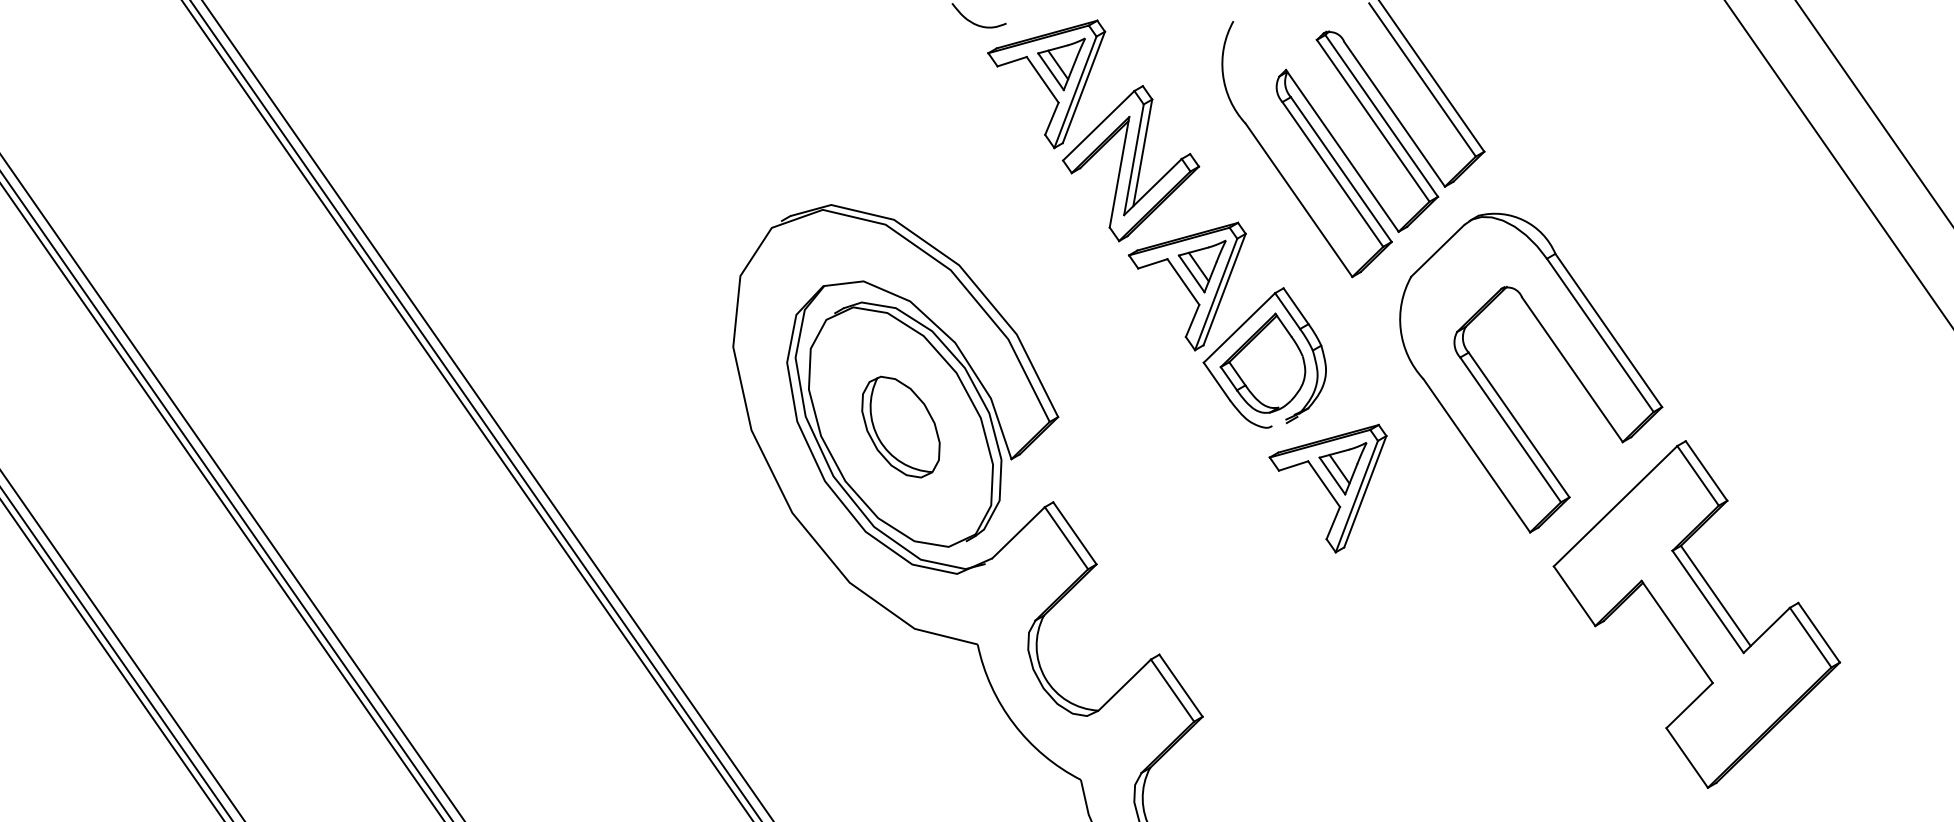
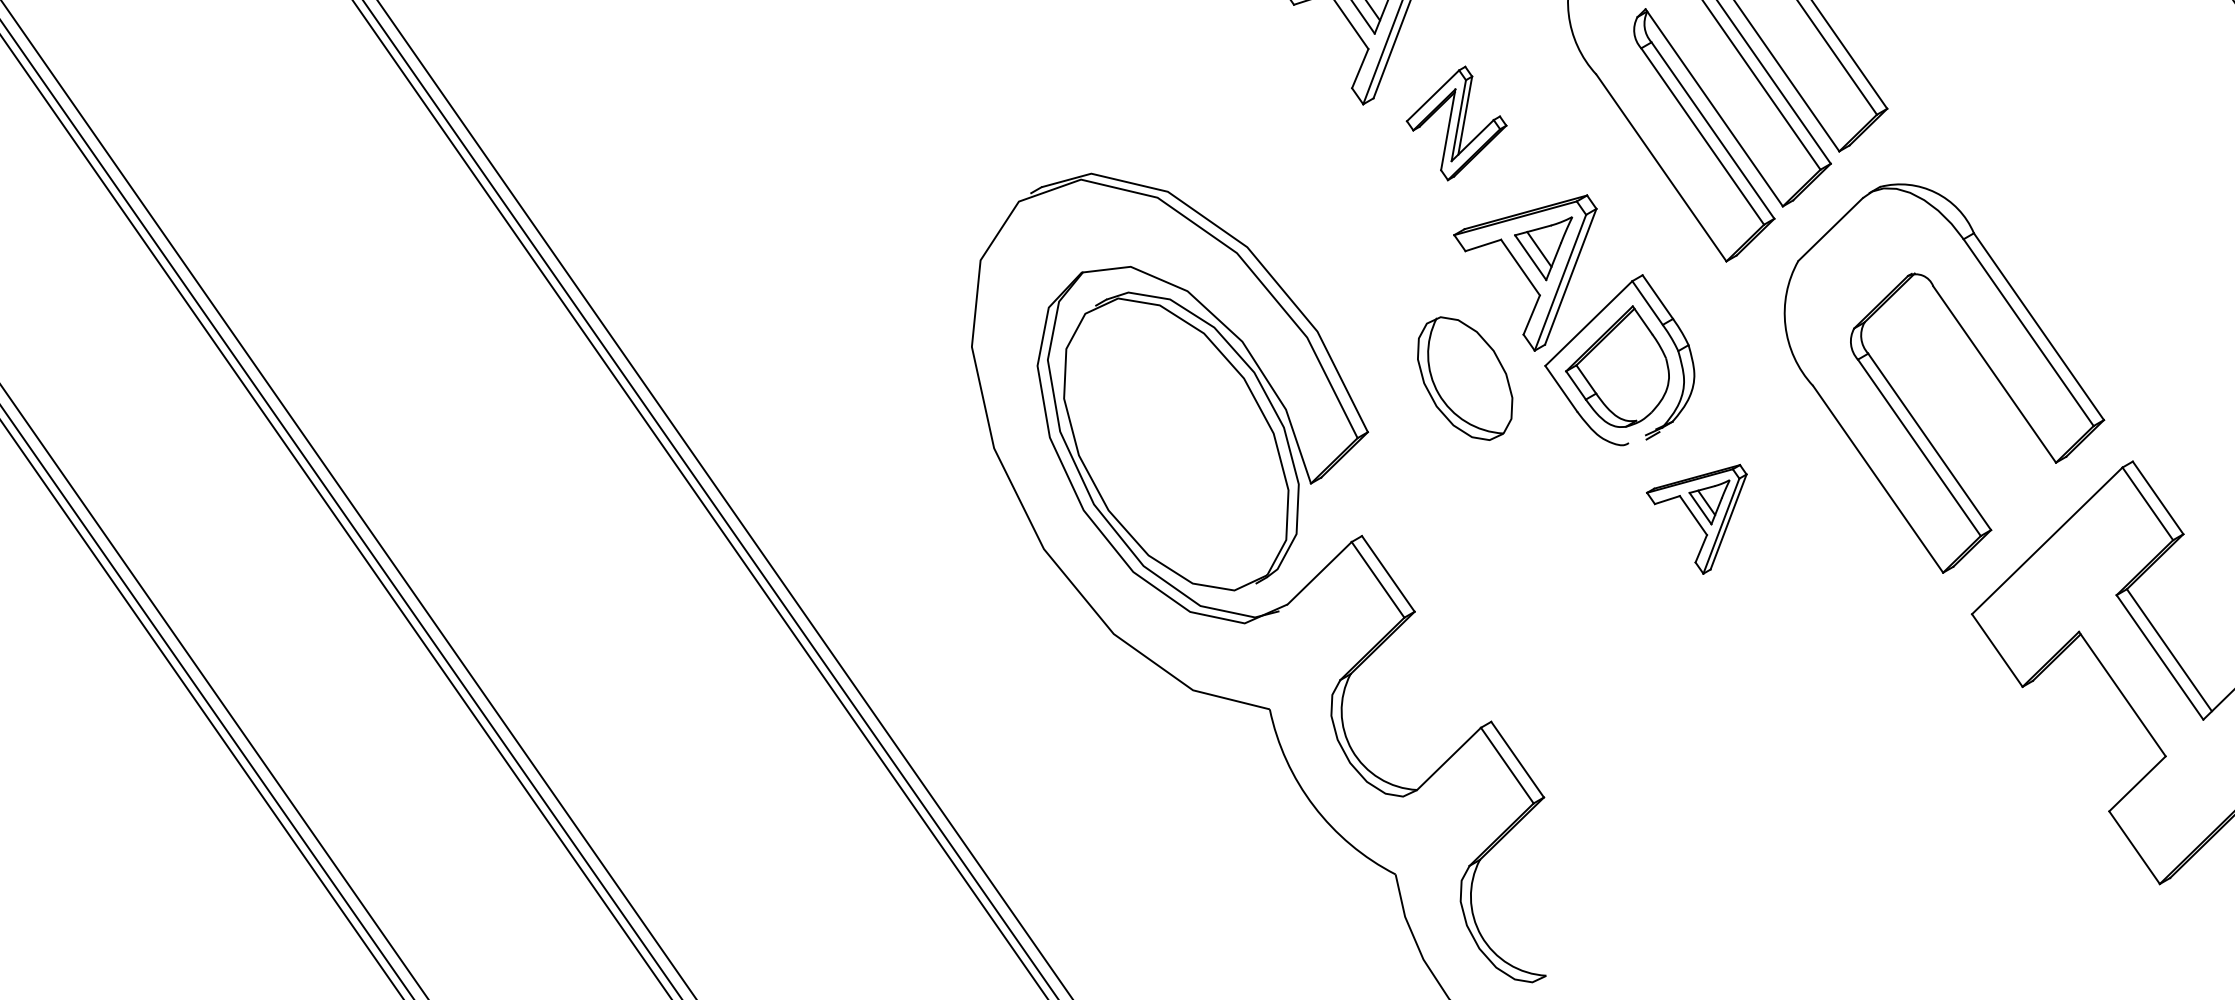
part: (1130, 163) -> (1456, 123), size x0.6
part: (900, 426) -> (1464, 377), moved
part: (1327, 488) -> (1696, 519), size x0.7

